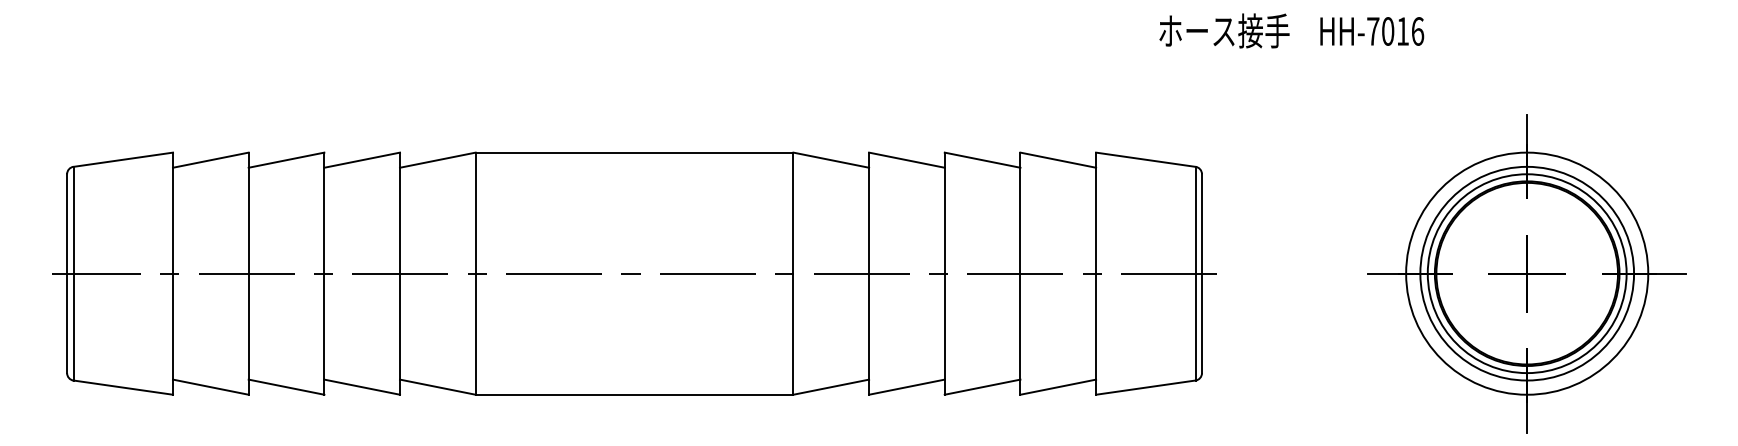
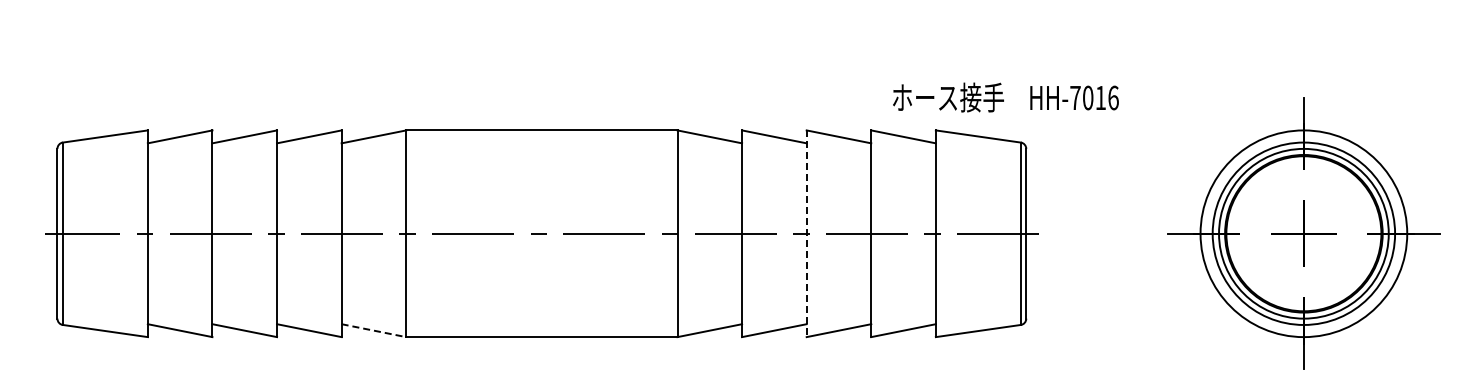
text: (1291, 30) -> (1005, 97), moved
line: (944, 274) -> (806, 234), solid -> dashed
line: (437, 386) -> (373, 330), solid -> dashed

